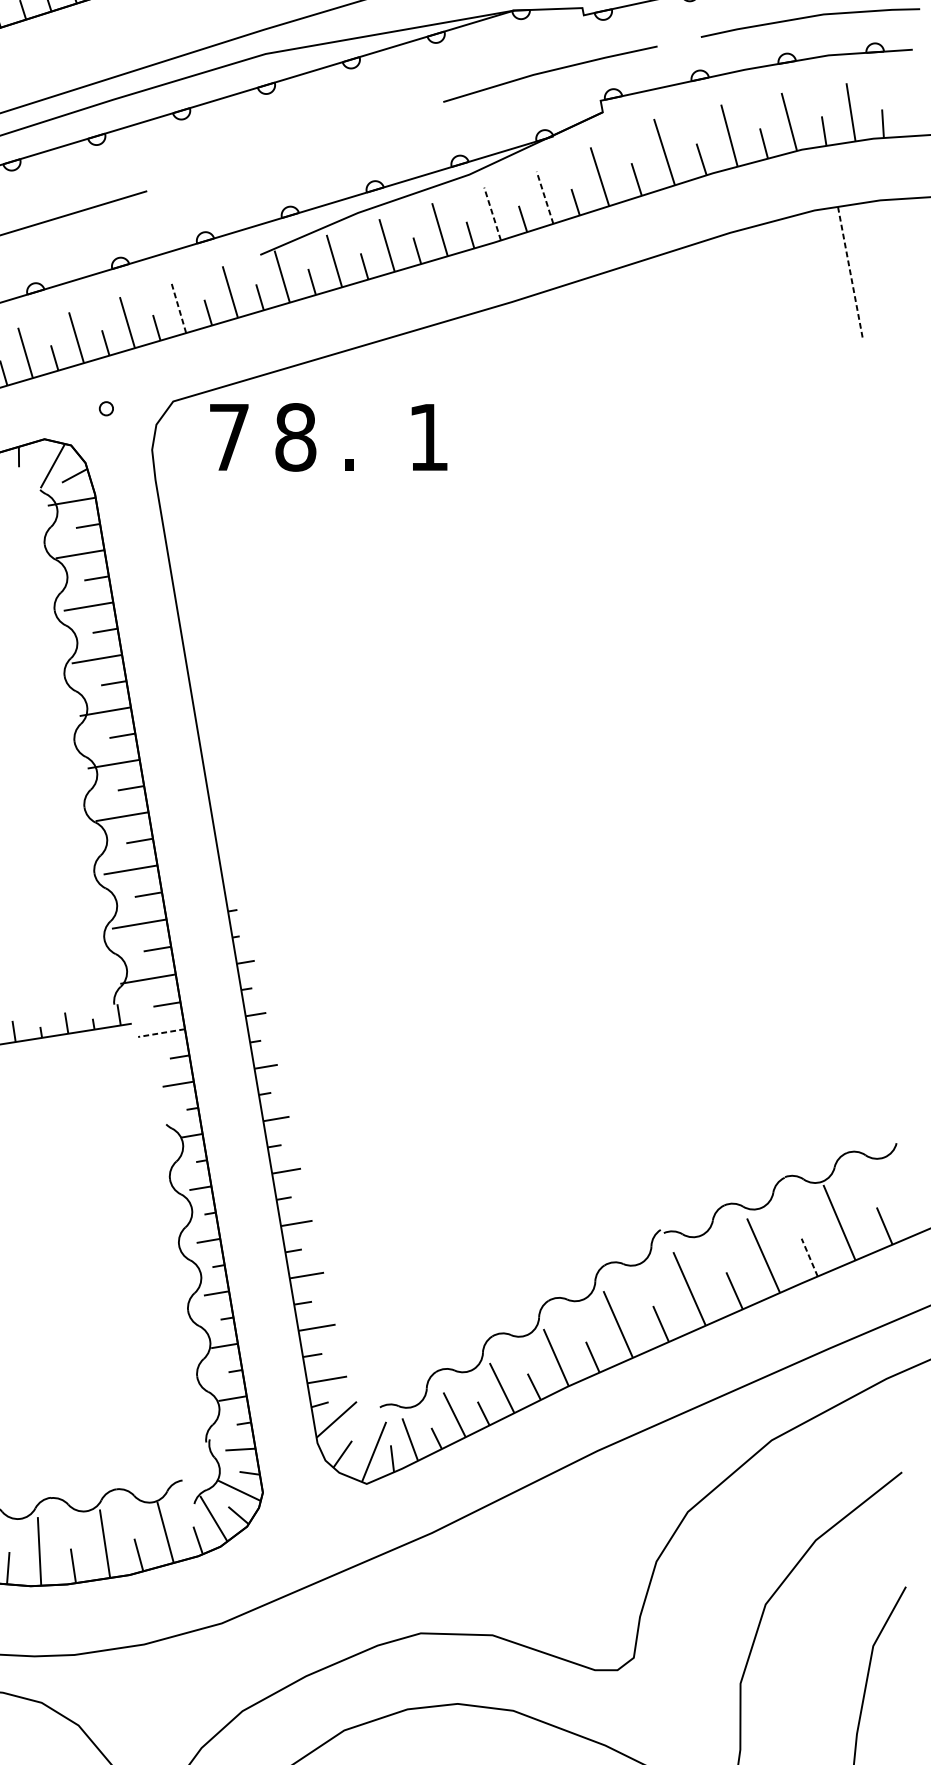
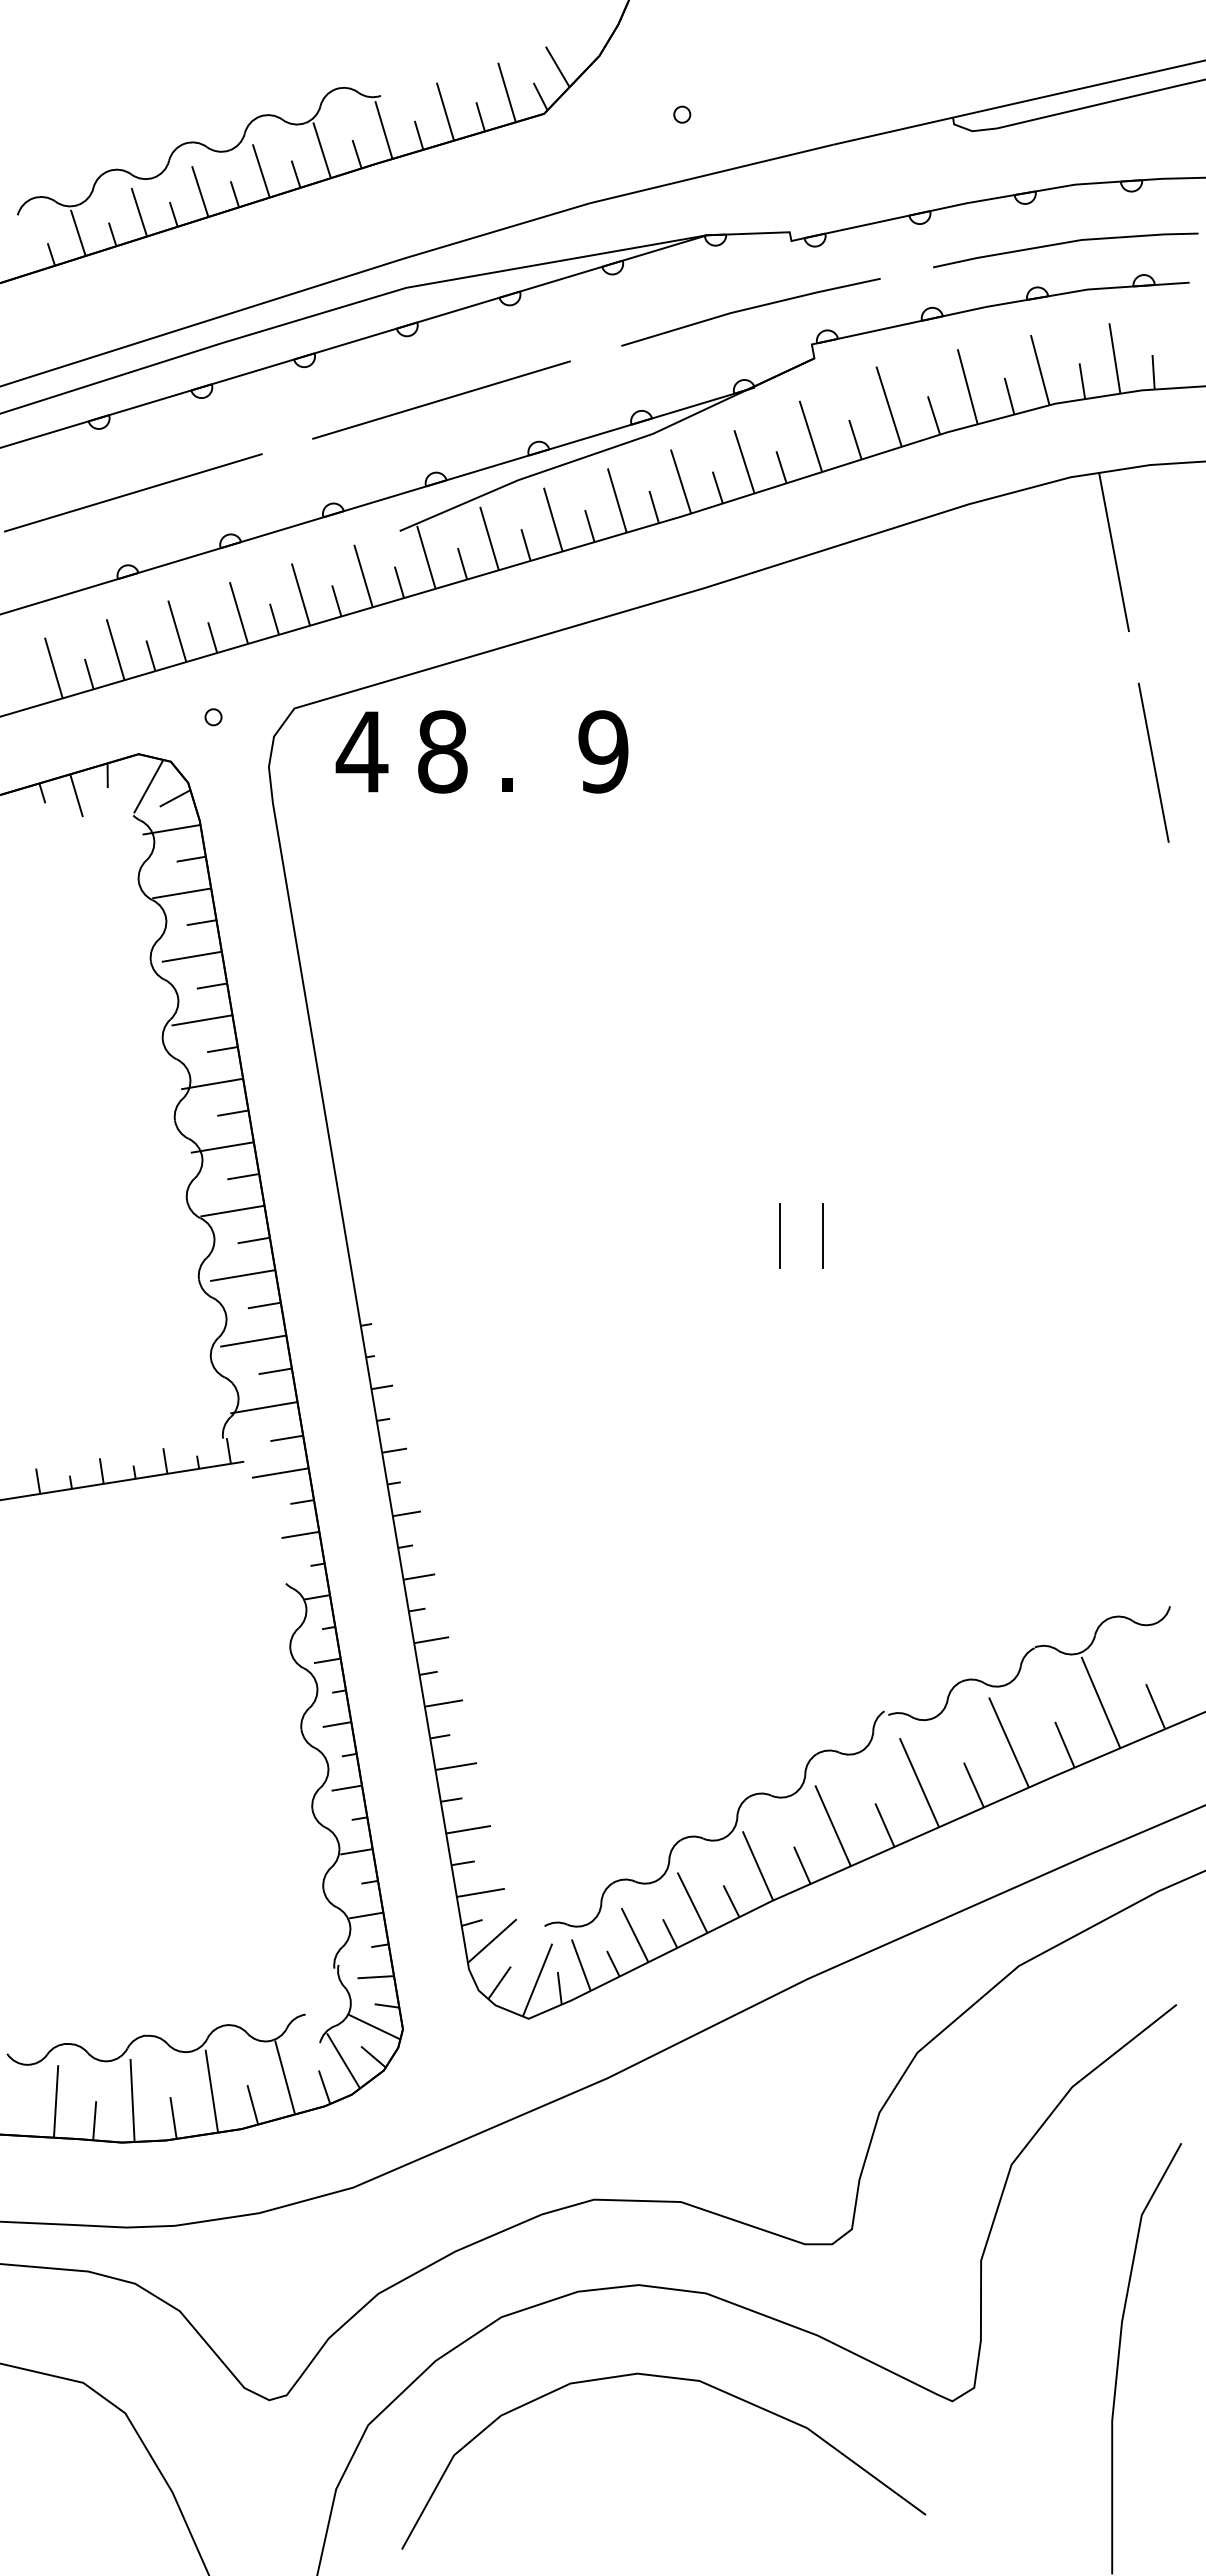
line: (294, 146) -> (441, 399), added
line: (545, 197) -> (744, 461), dashed -> solid
line: (493, 213) -> (681, 481), dashed -> solid
line: (850, 272) -> (1114, 552), dashed -> solid
line: (178, 307) -> (300, 594), dashed -> solid
text: (228, 437) -> (361, 751), 7 -> 4
text: (428, 437) -> (603, 751), 1 -> 9
line: (882, 446) -> (1153, 762), added
line: (573, 836) -> (779, 1235), added
line: (610, 837) -> (823, 1236), added
line: (161, 1033) -> (280, 1473), dashed -> solid
line: (809, 1257) -> (1064, 1744), dashed -> solid

